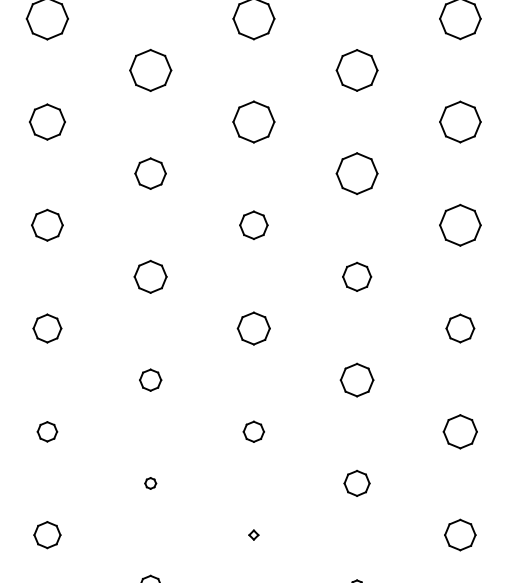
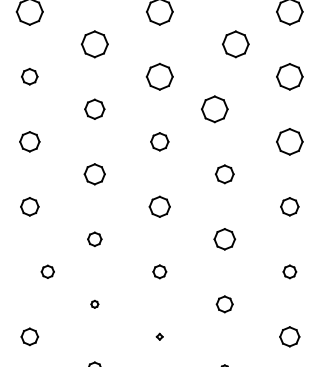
part: (356, 70) -> (235, 44), moved
part: (46, 121) -> (29, 76), size x0.7
part: (356, 173) -> (214, 109), moved
part: (46, 431) -> (47, 271), moved
part: (459, 431) -> (289, 271), size x0.6

